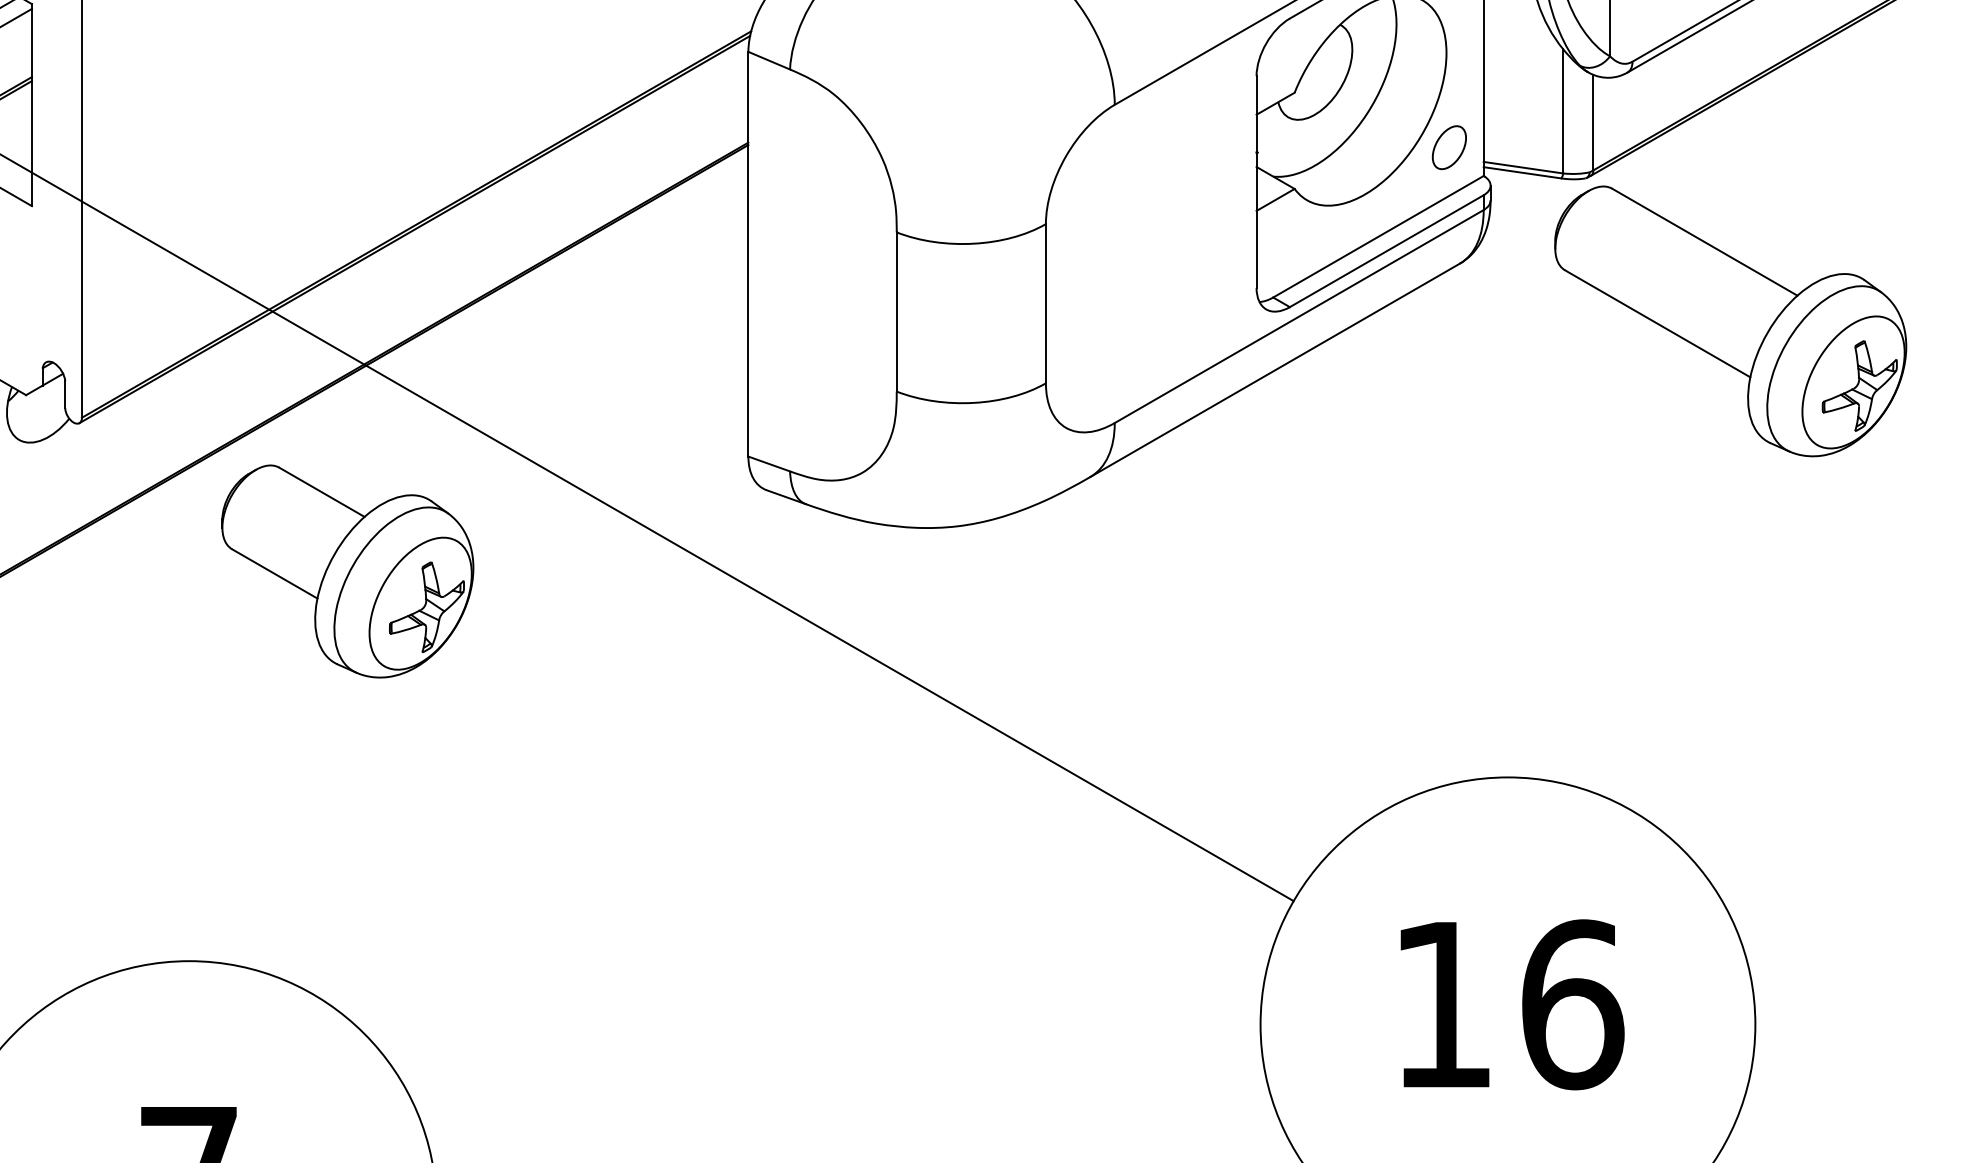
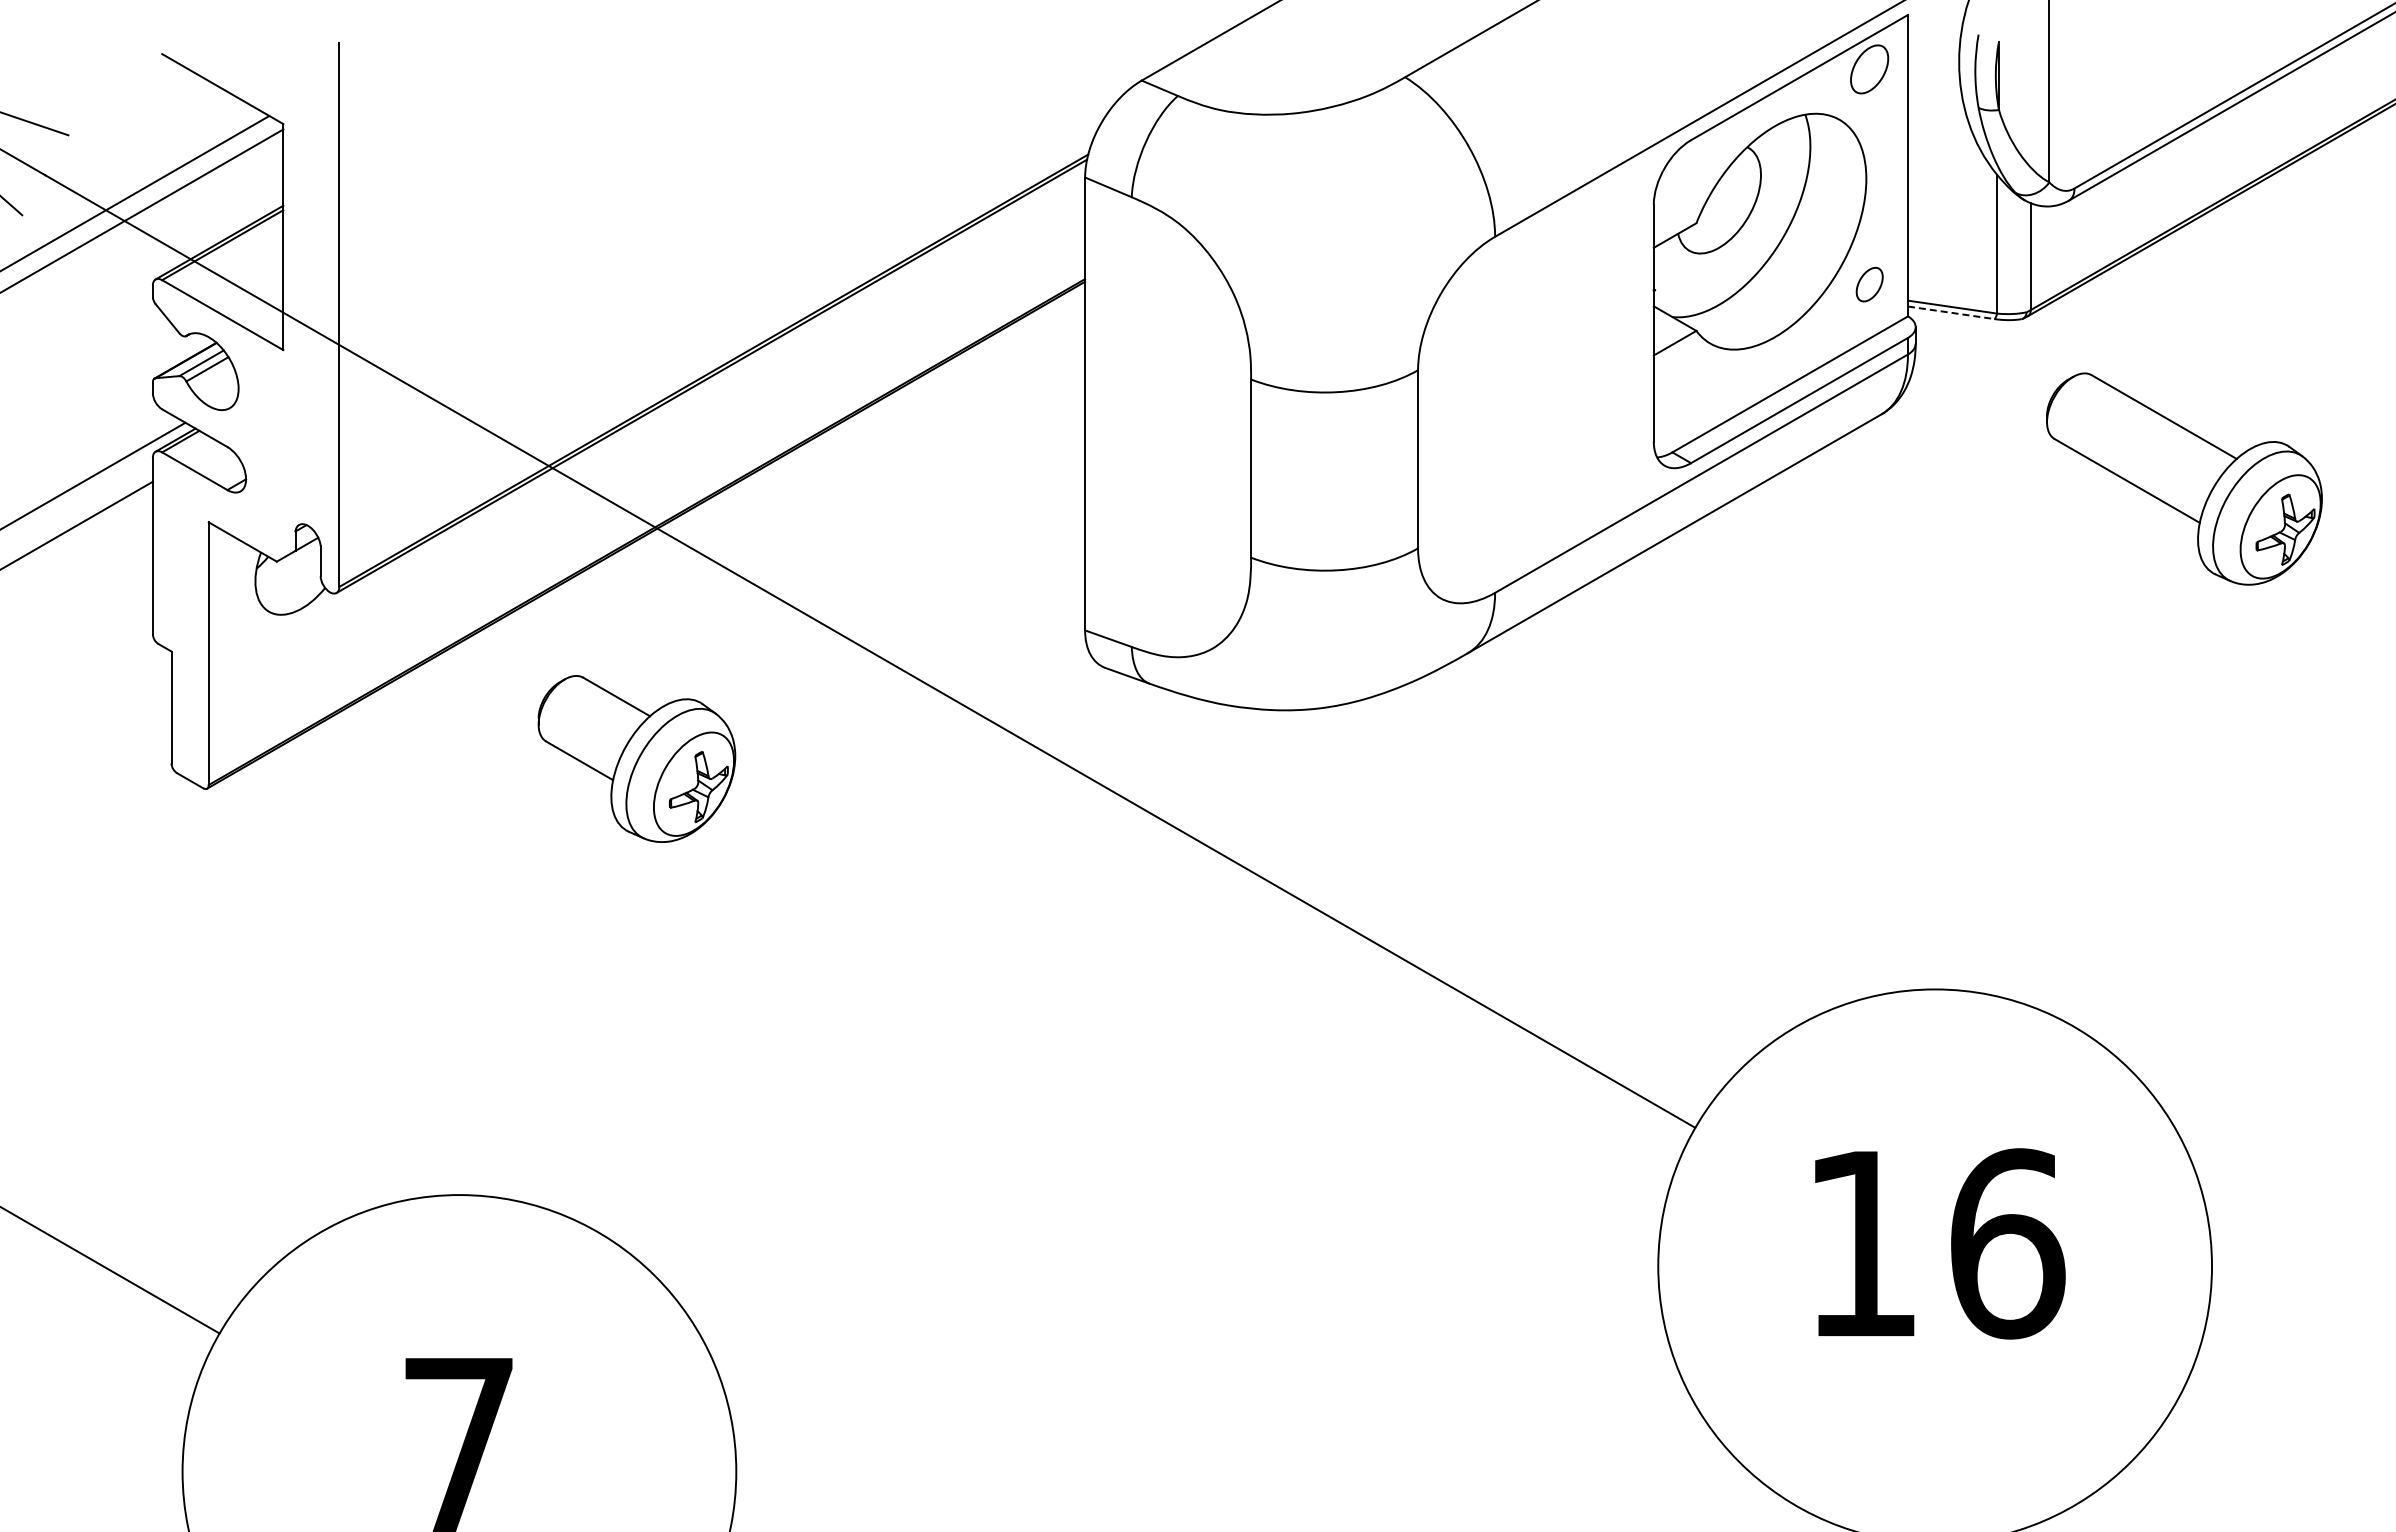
part: (1449, 147) -> (1869, 284), size x0.7
line: (1522, 172) -> (1951, 312), solid -> dashed
part: (1730, 320) -> (2184, 478), size x0.7
part: (347, 571) -> (636, 758), size x0.7

